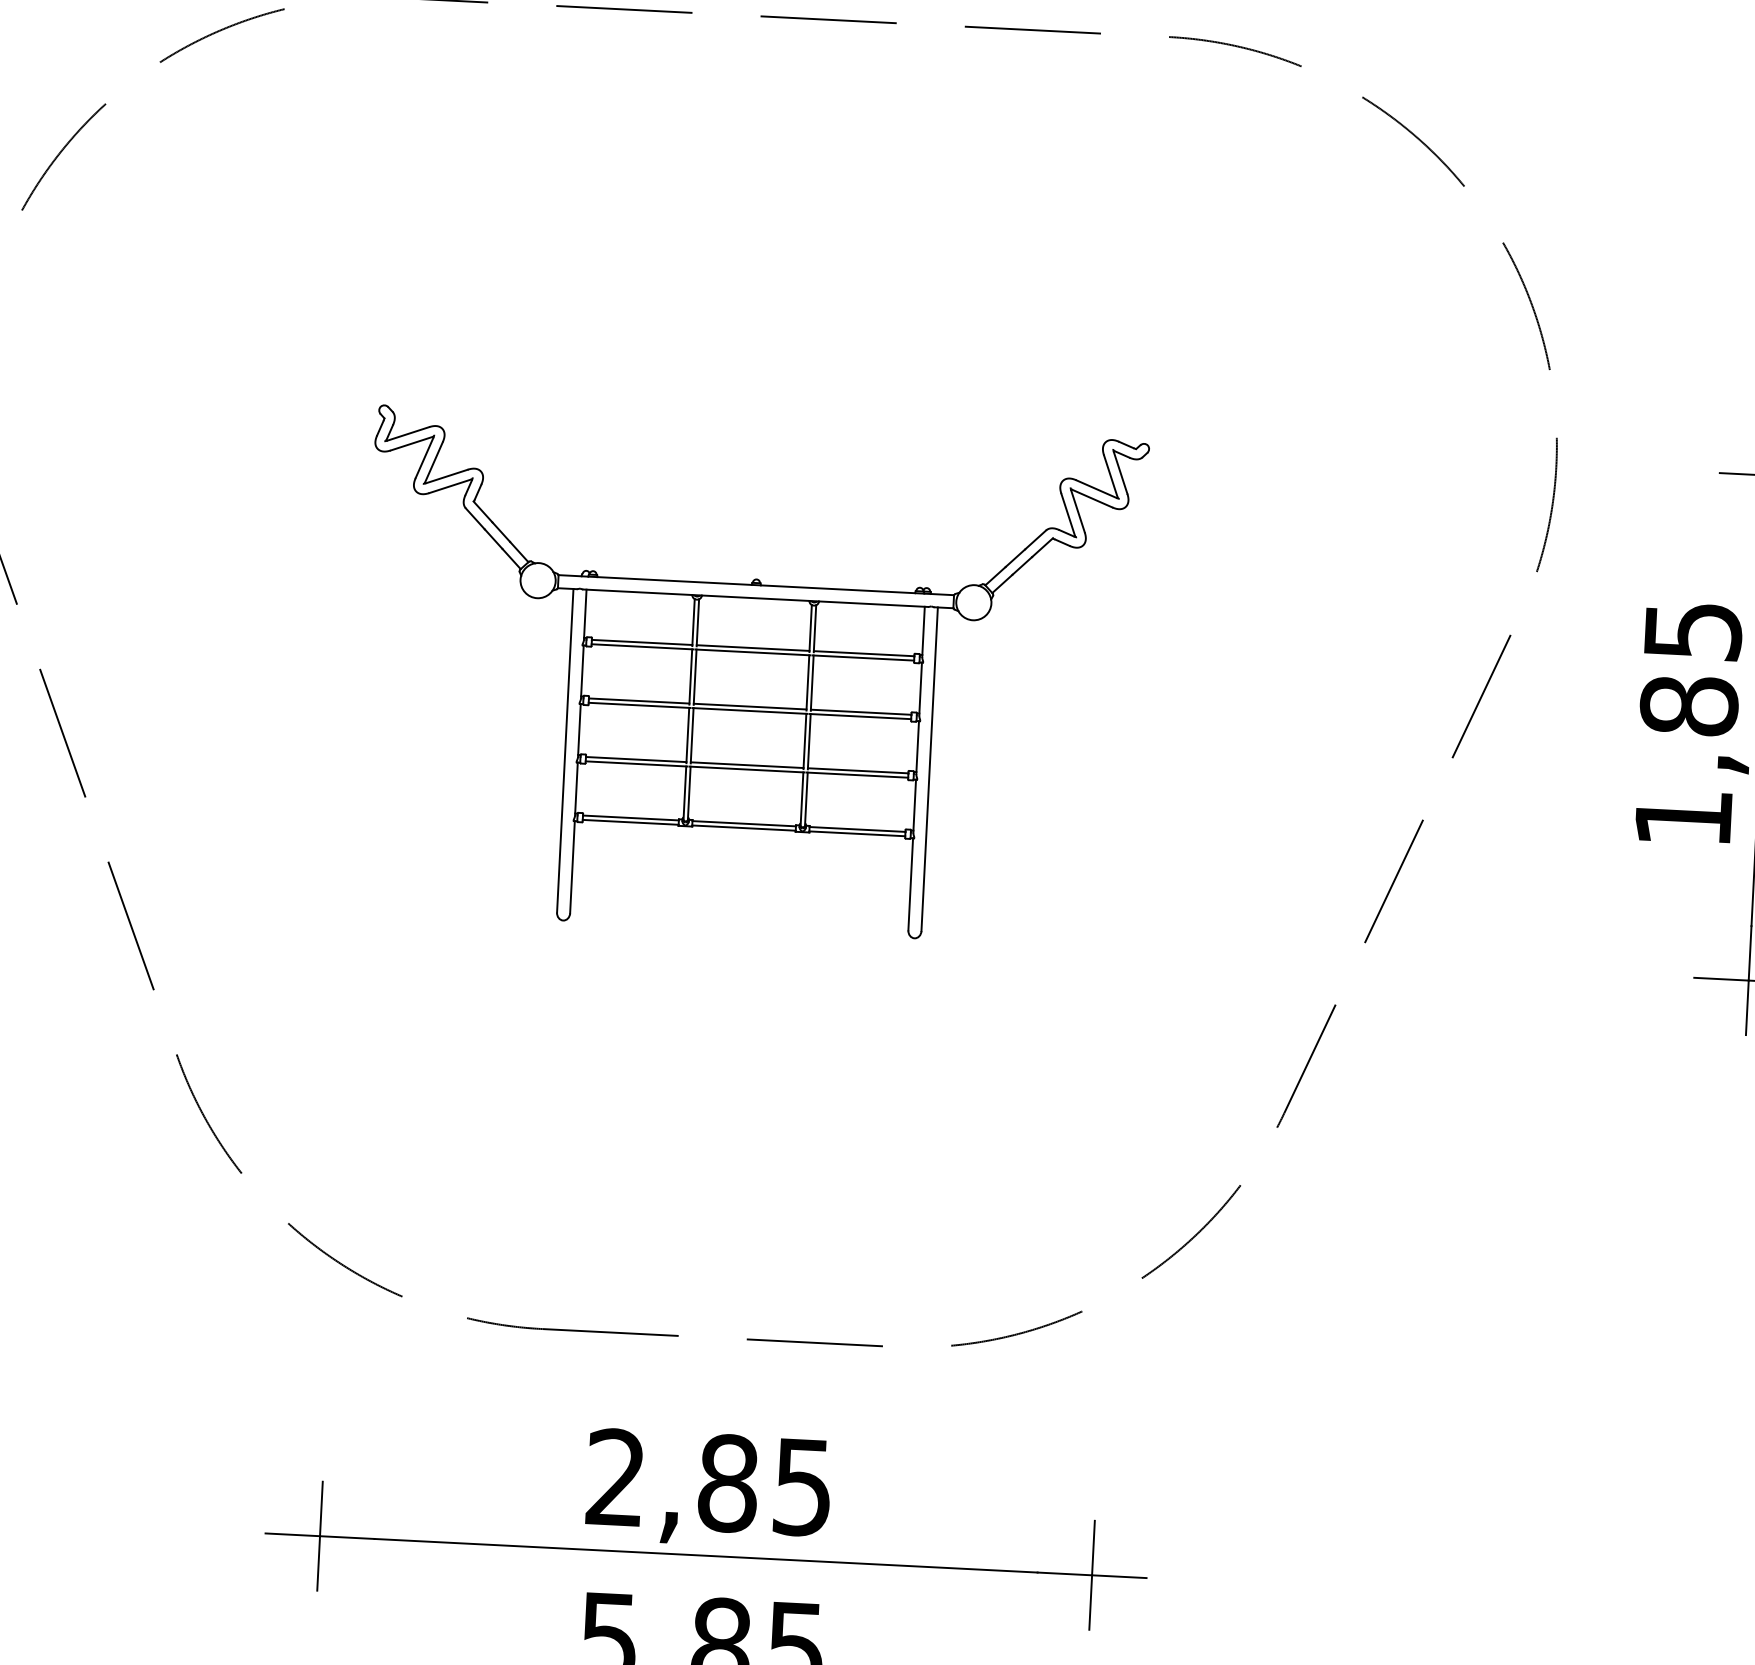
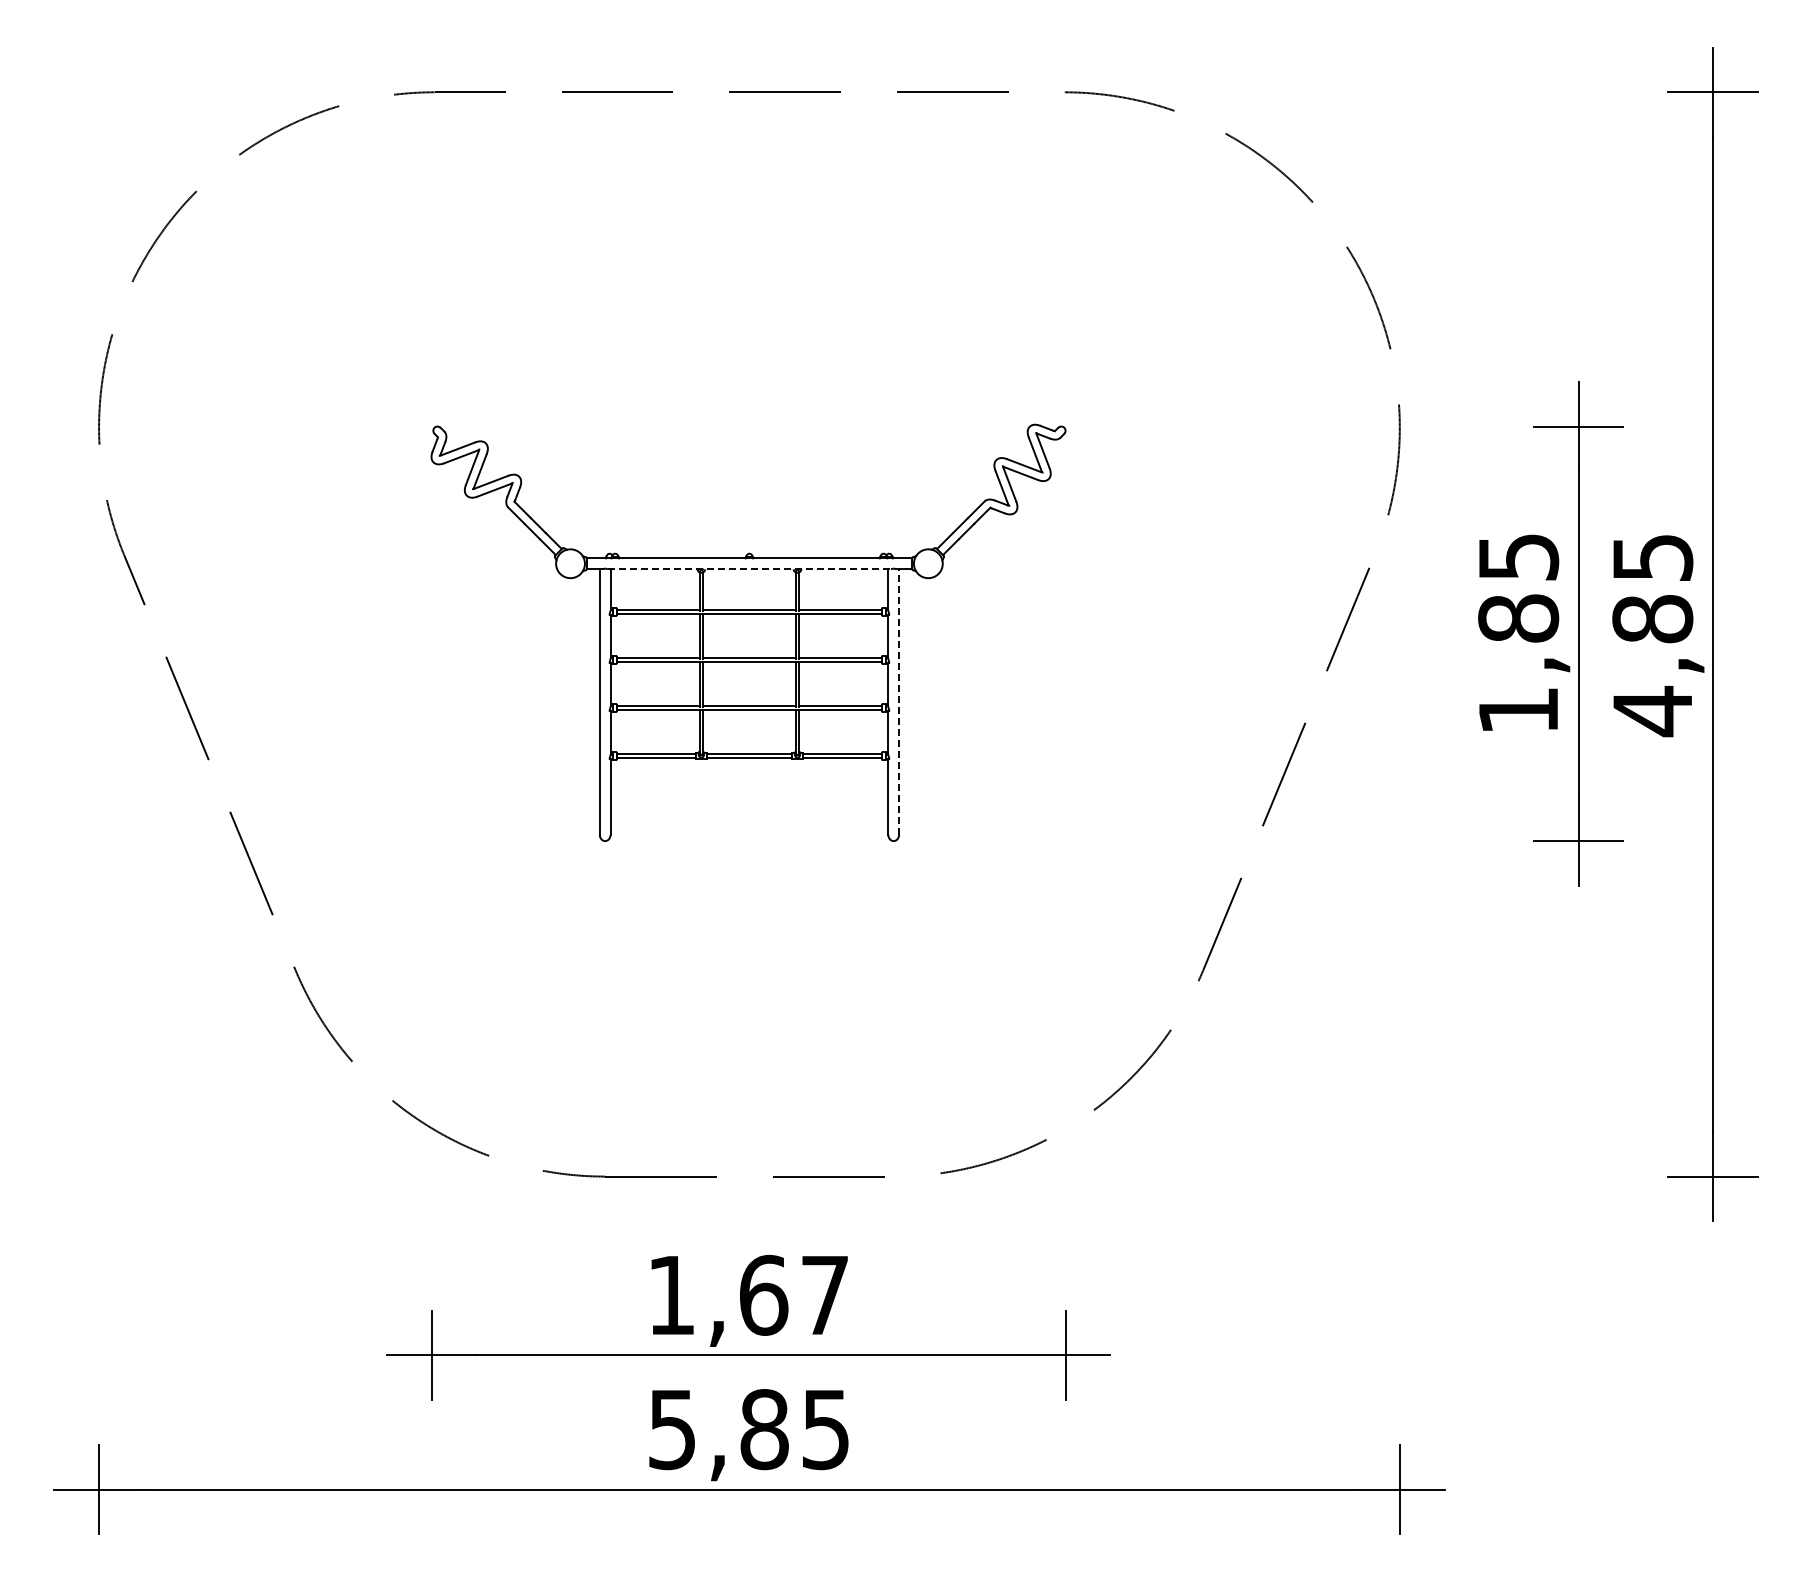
line: (755, 598) -> (749, 569), solid -> dashed
line: (930, 769) -> (899, 702), solid -> dashed
text: (708, 1481) -> (747, 1294), 2,85 -> 1,67

